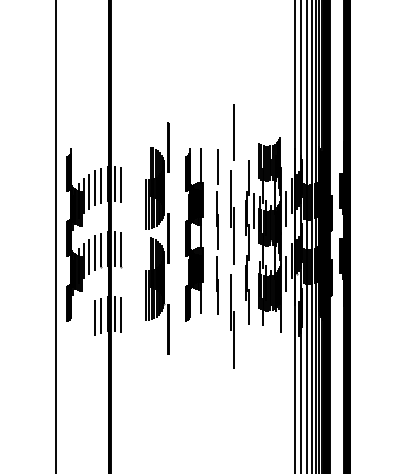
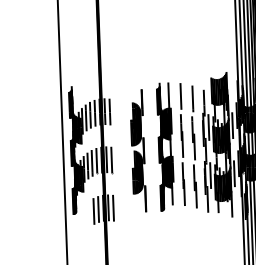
part: (232, 235) -> (193, 146), size x0.62
part: (156, 238) -> (137, 150), size x0.71
line: (253, 275) -> (210, 175), added

